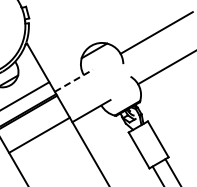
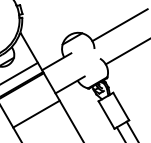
line: (74, 80) -> (57, 61), dashed -> solid
line: (39, 134) -> (36, 113), moved

